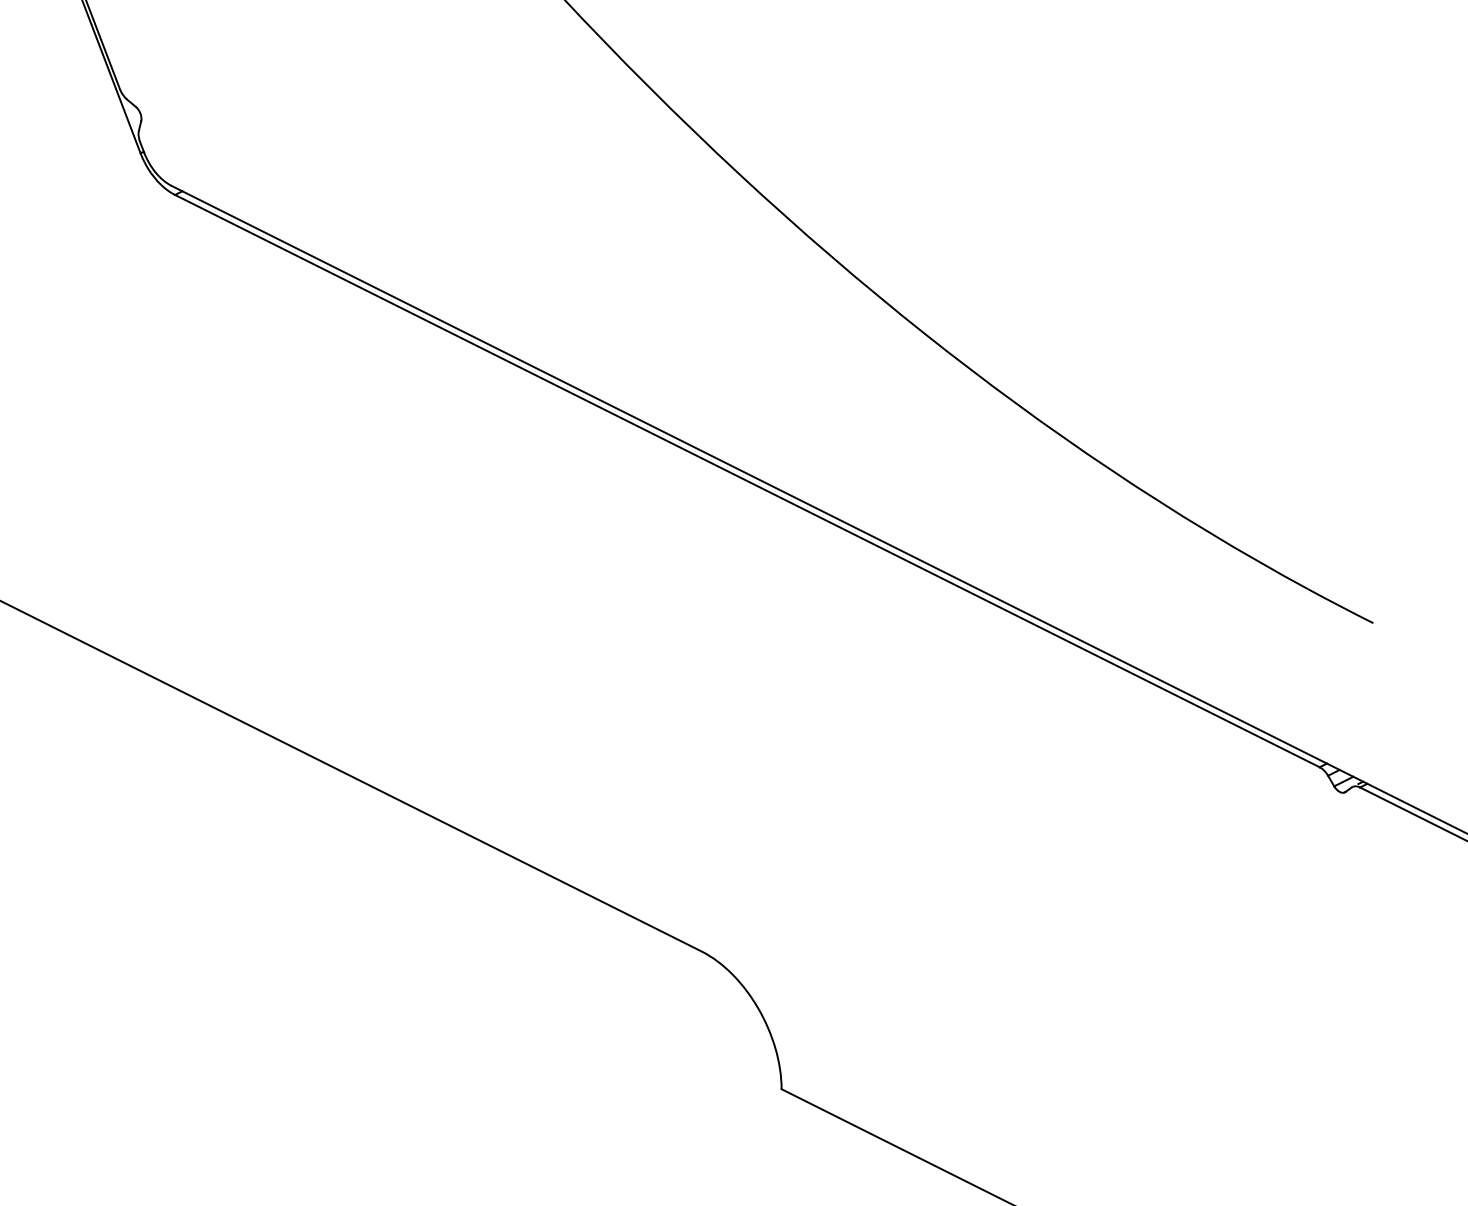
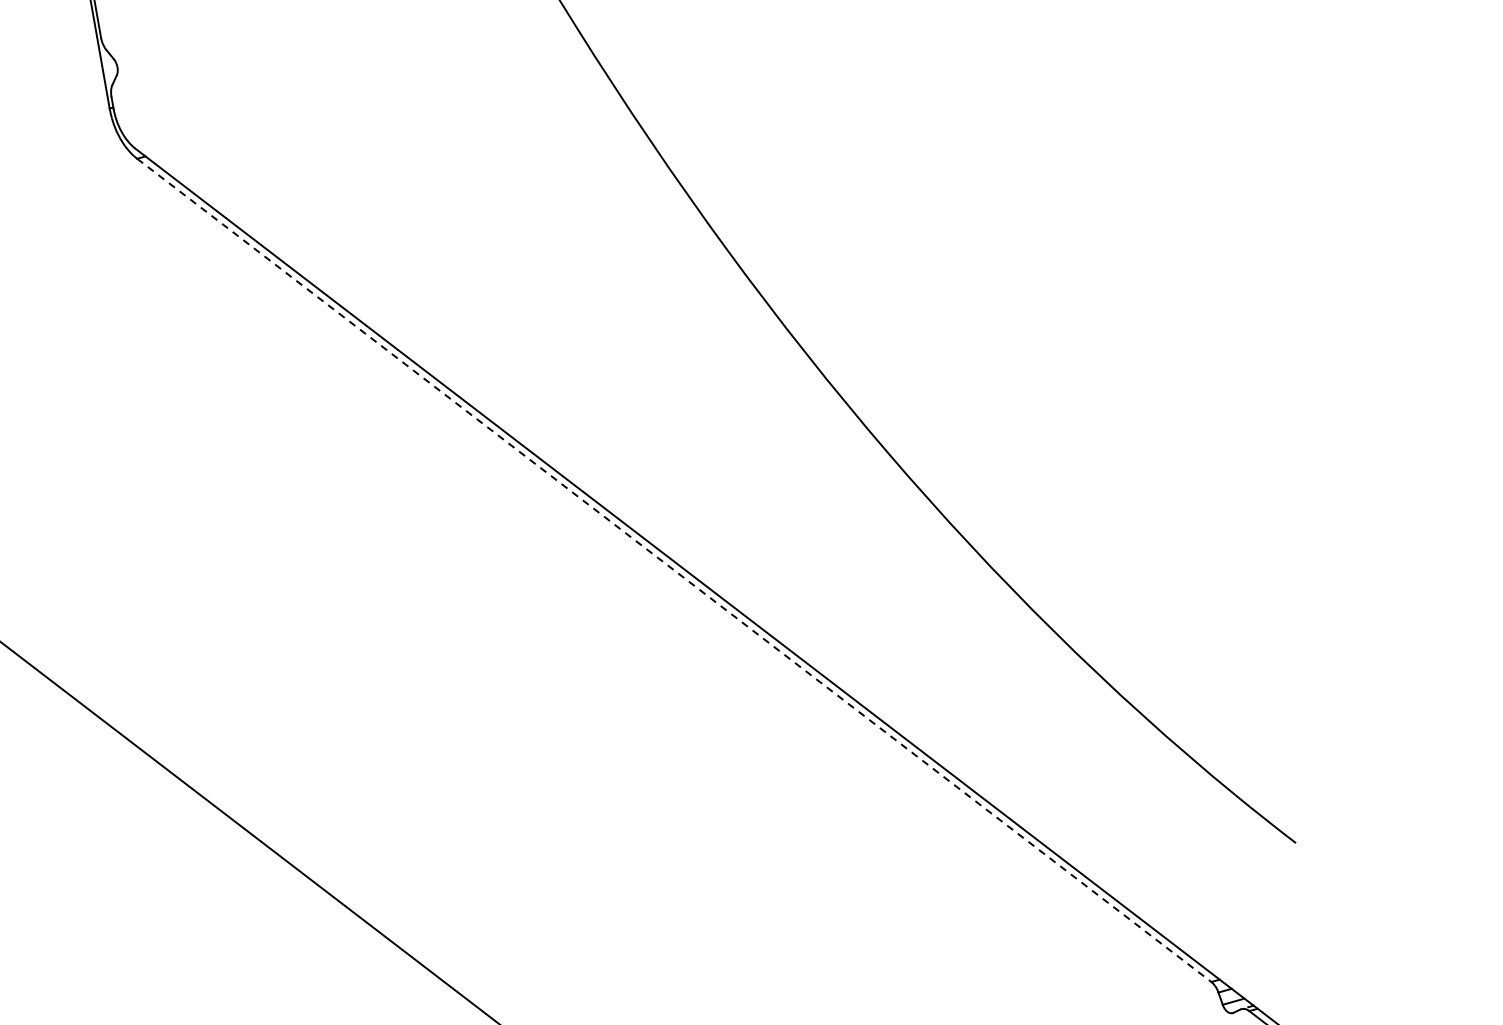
line: (747, 481) -> (674, 570), solid -> dashed

